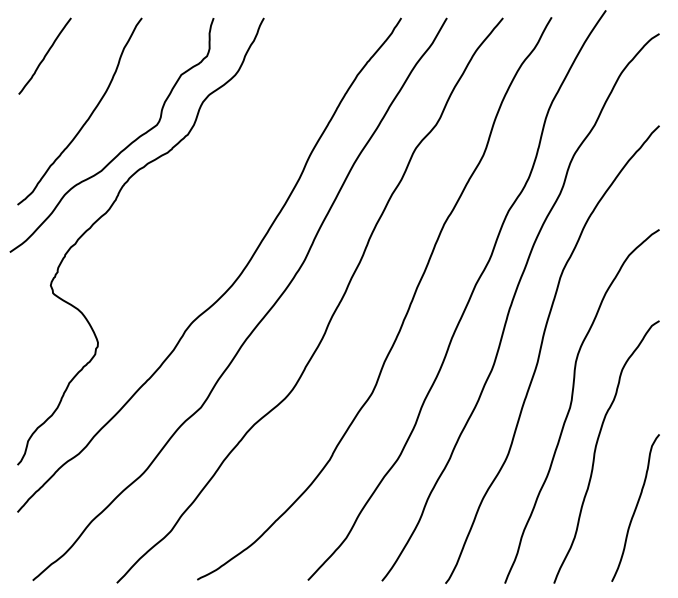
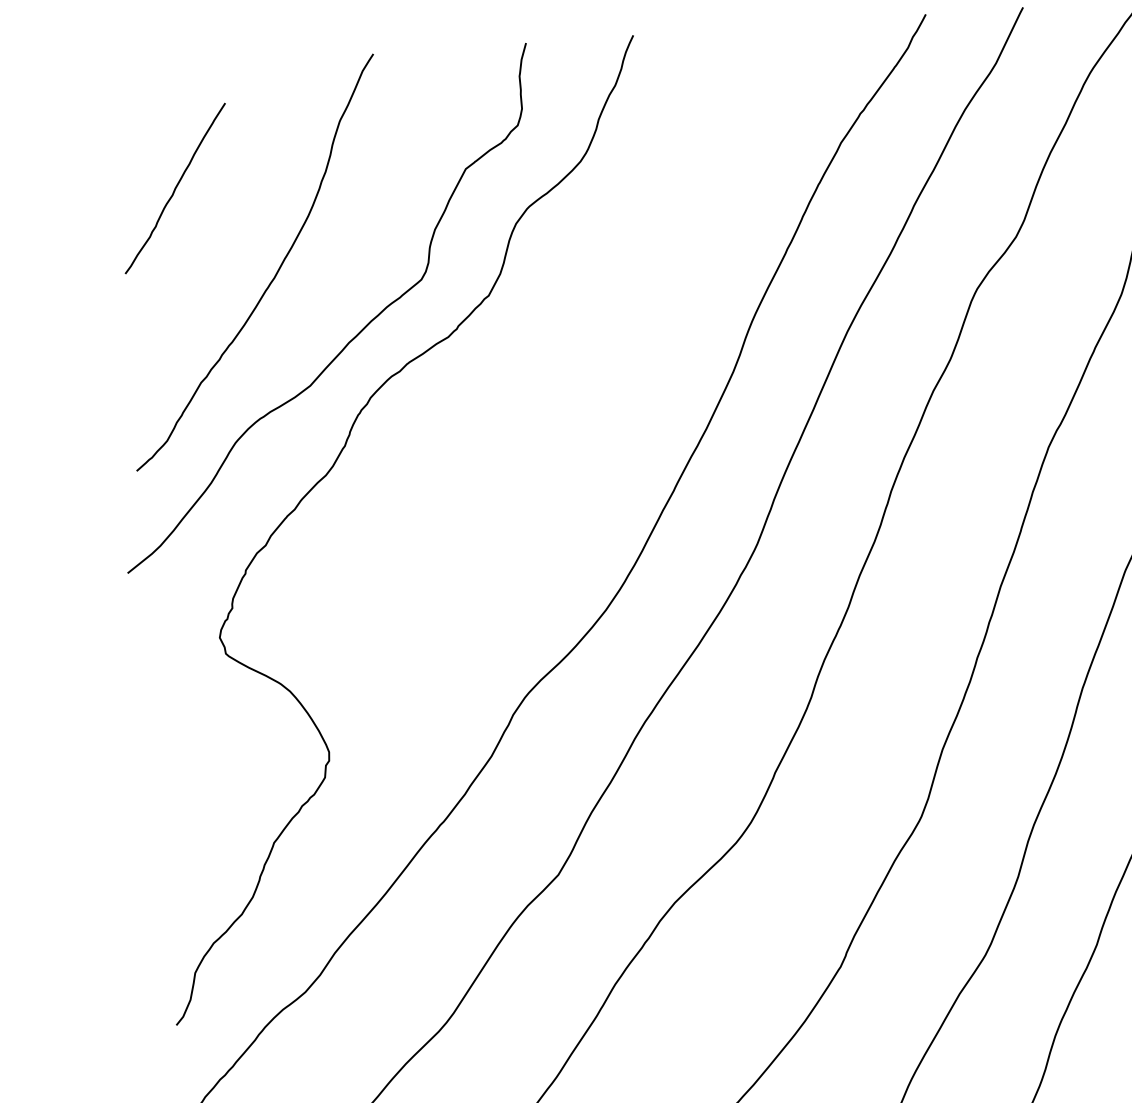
line: (44, 55) -> (174, 187), moved

